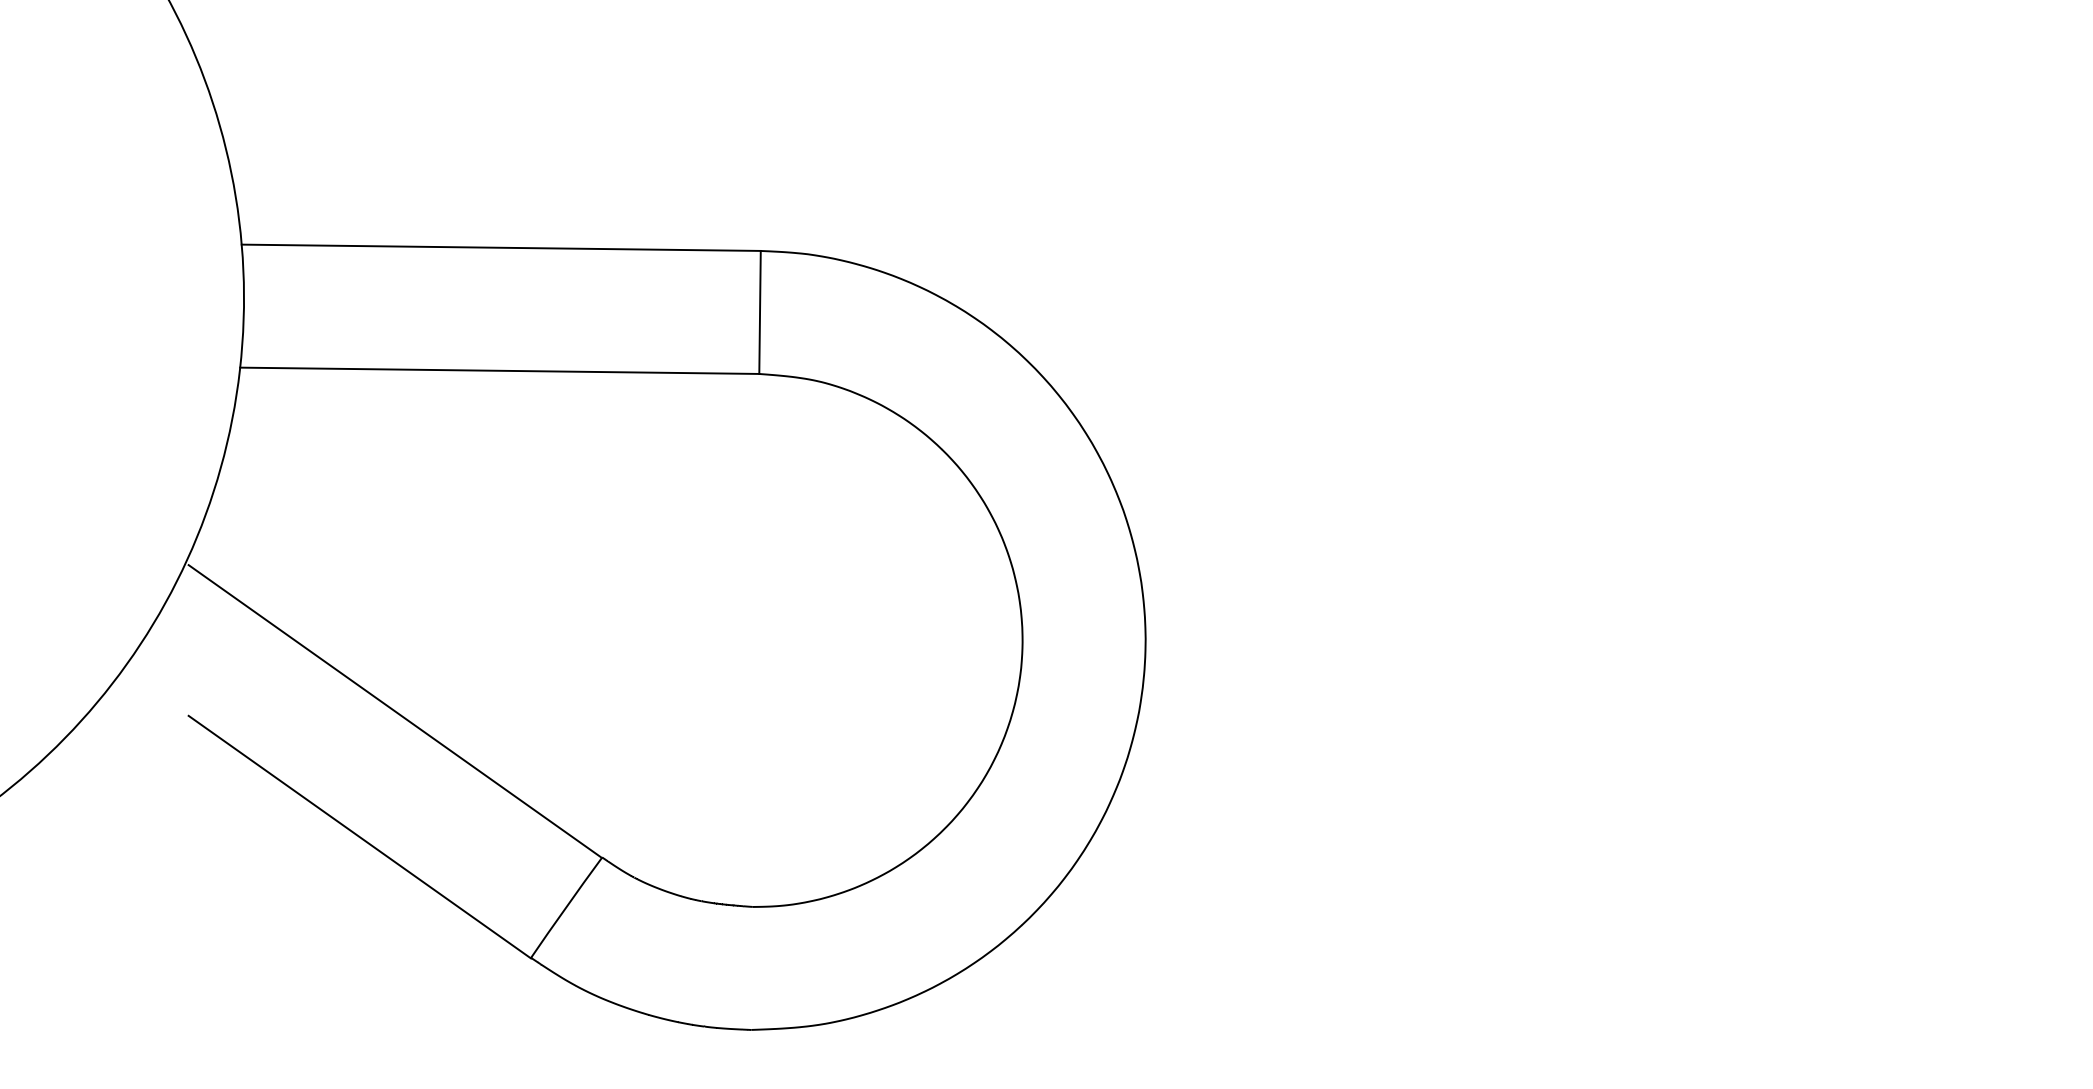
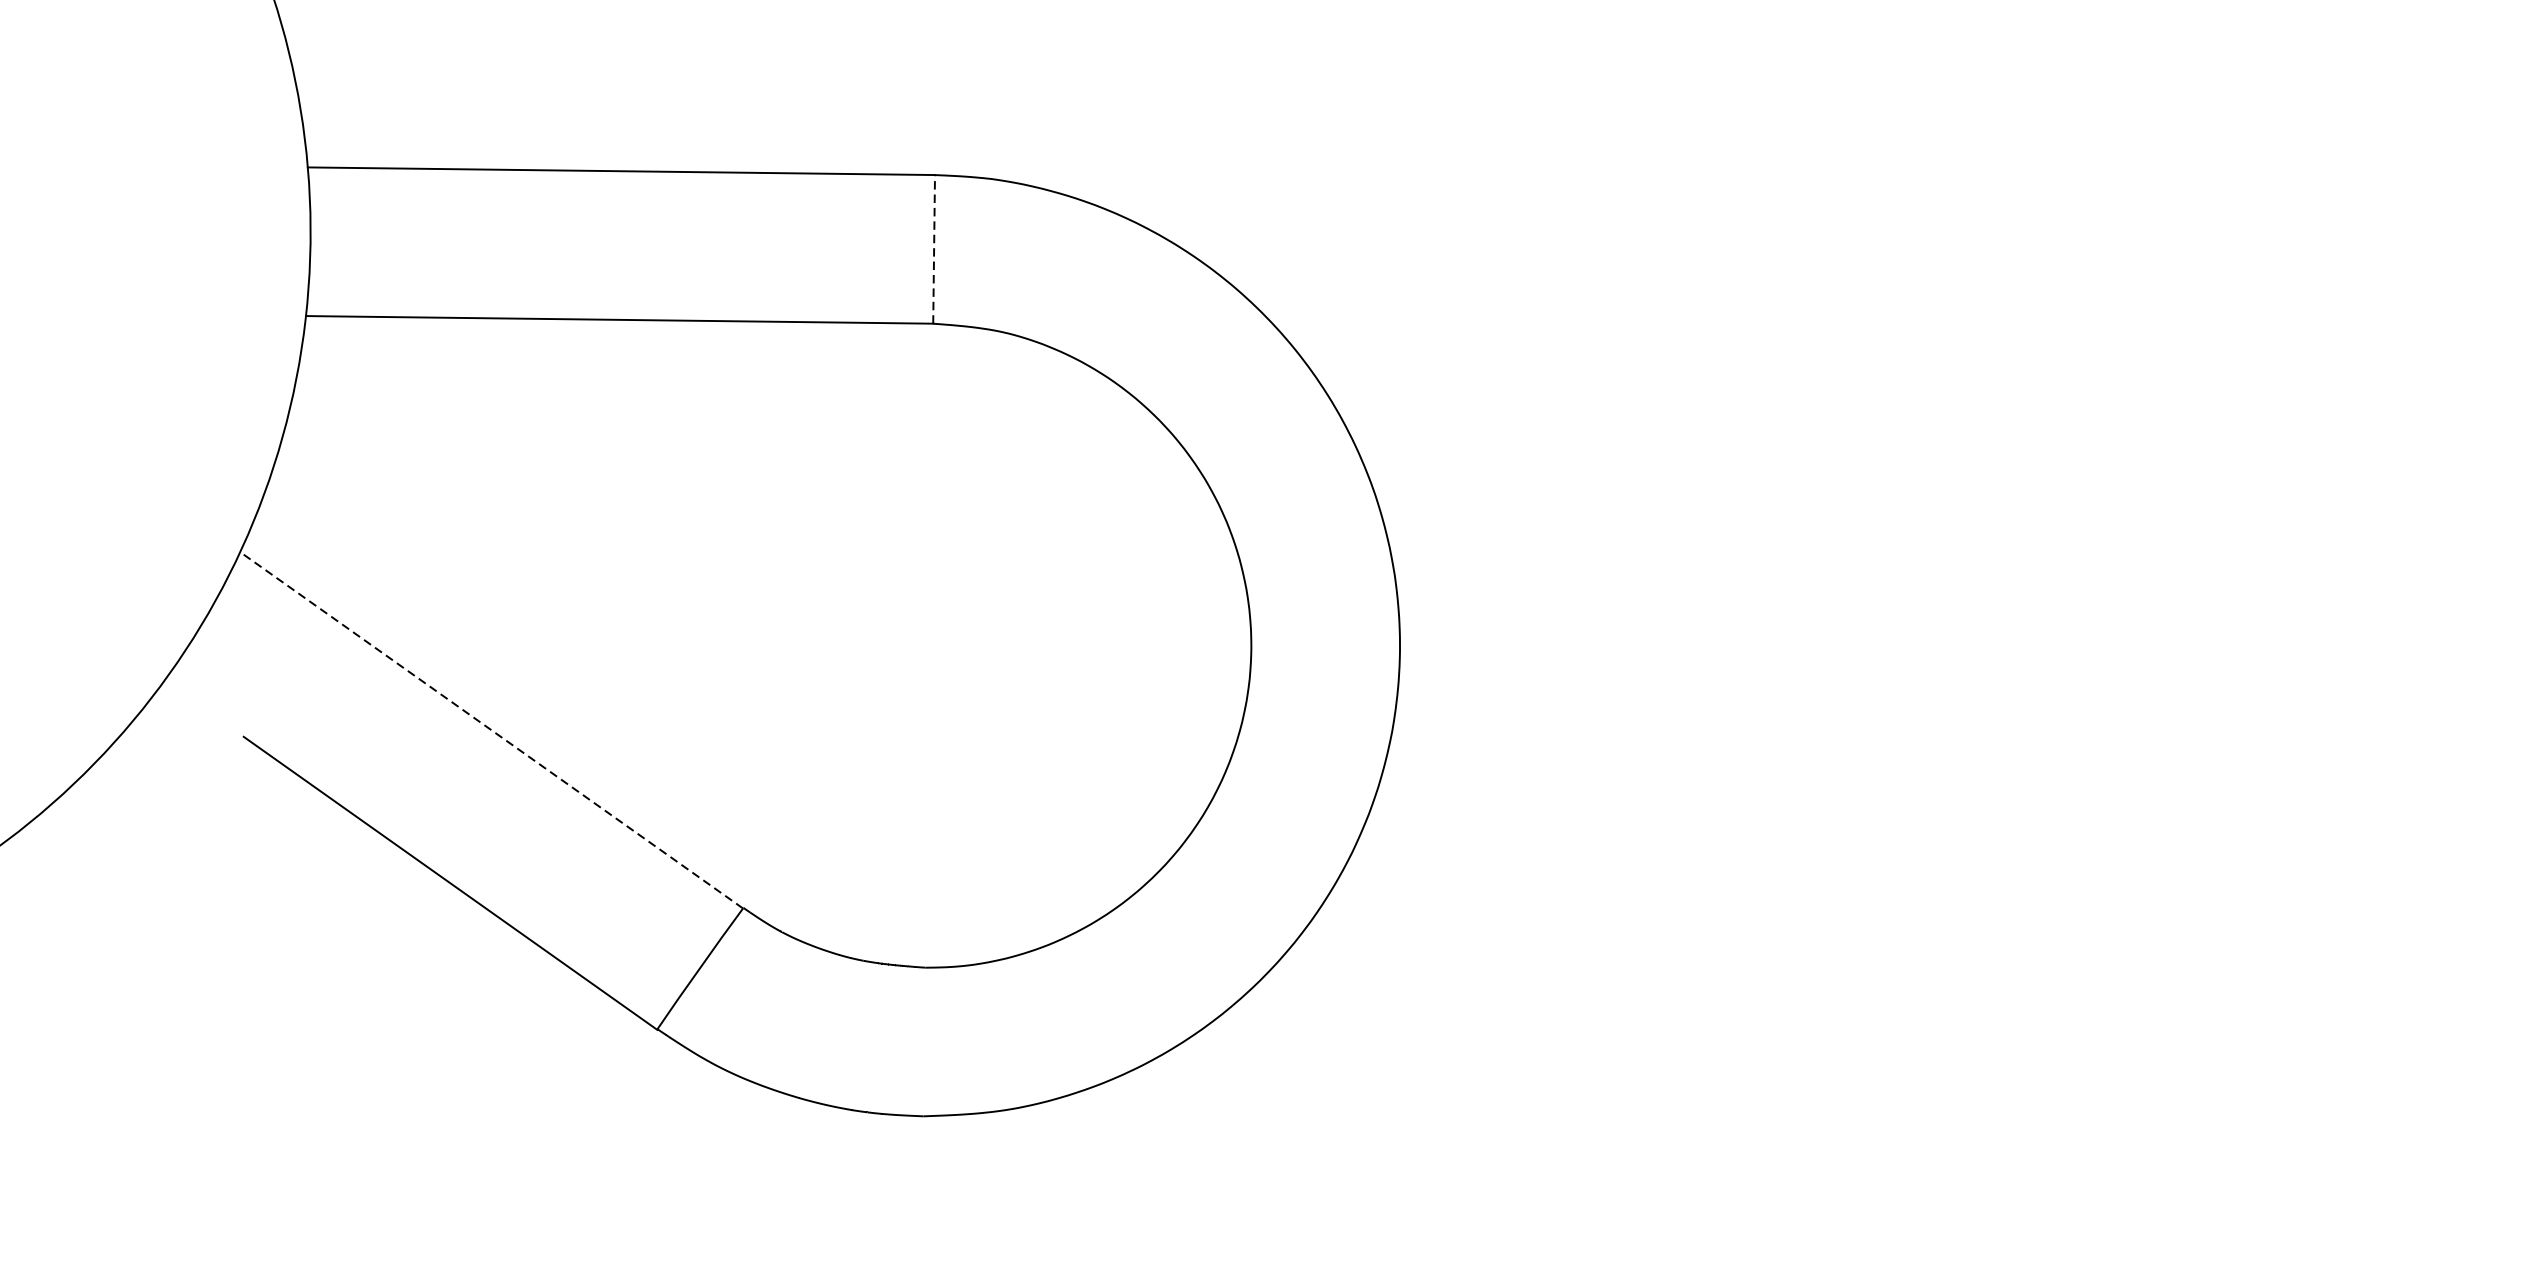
line: (760, 311) -> (934, 248), solid -> dashed
line: (394, 711) -> (492, 731), solid -> dashed

